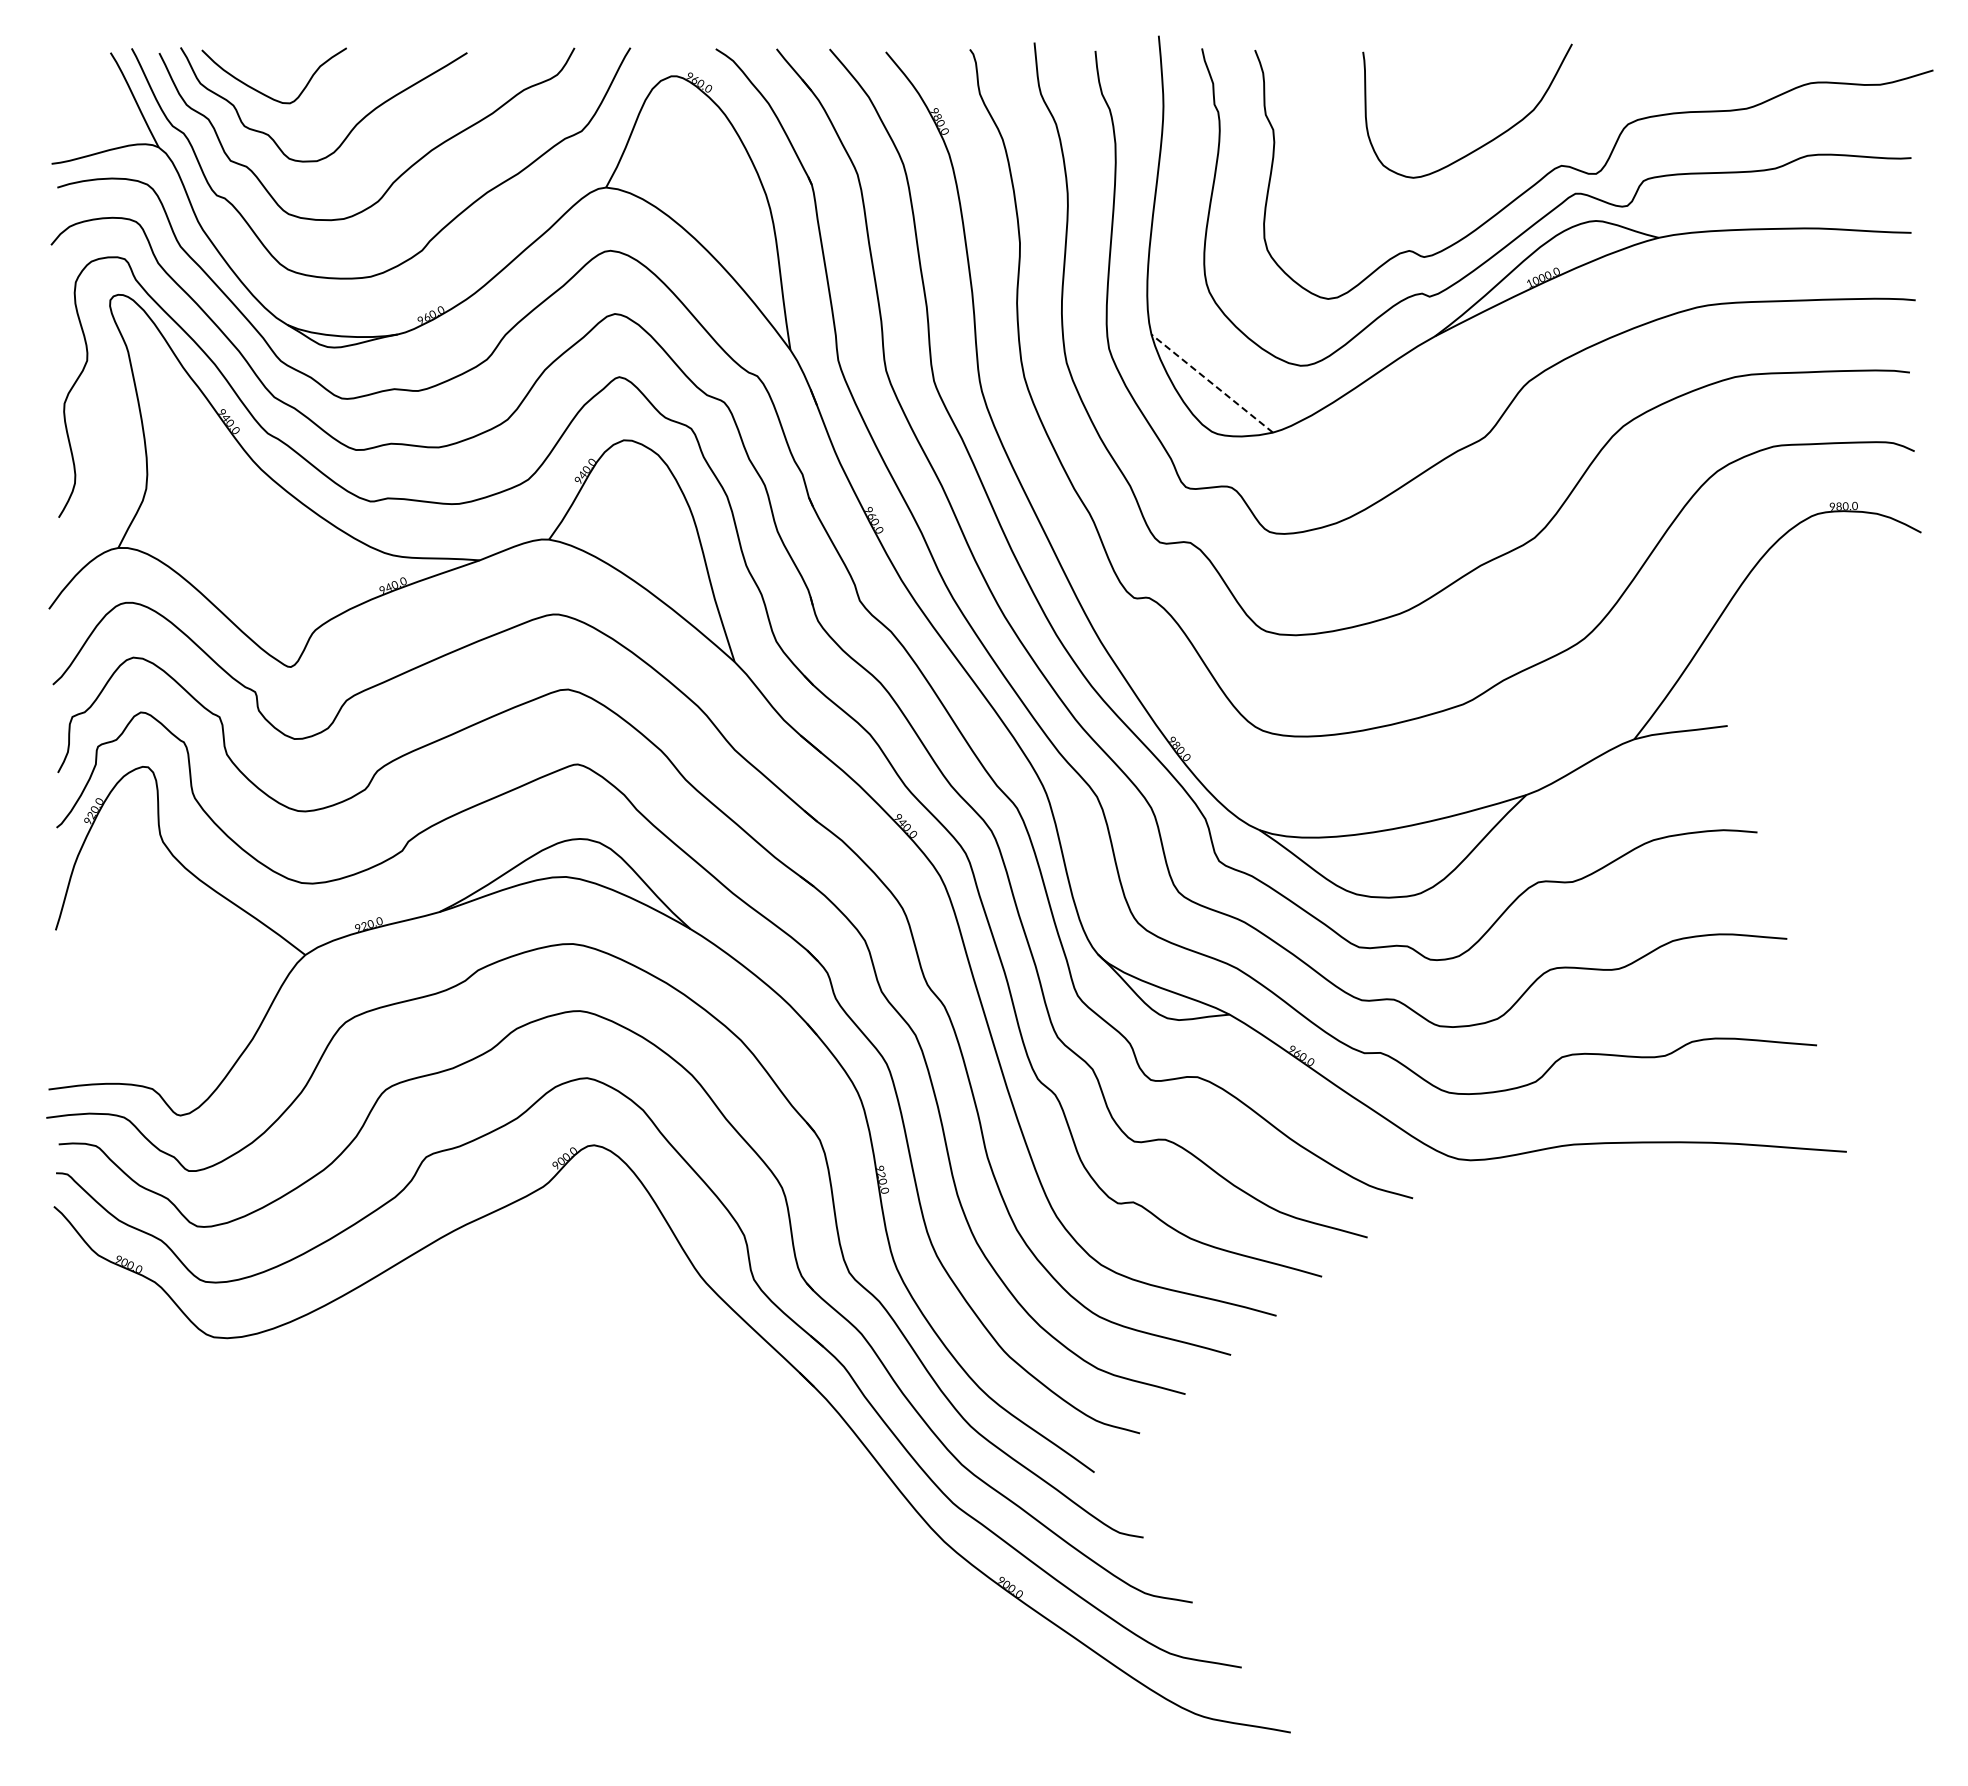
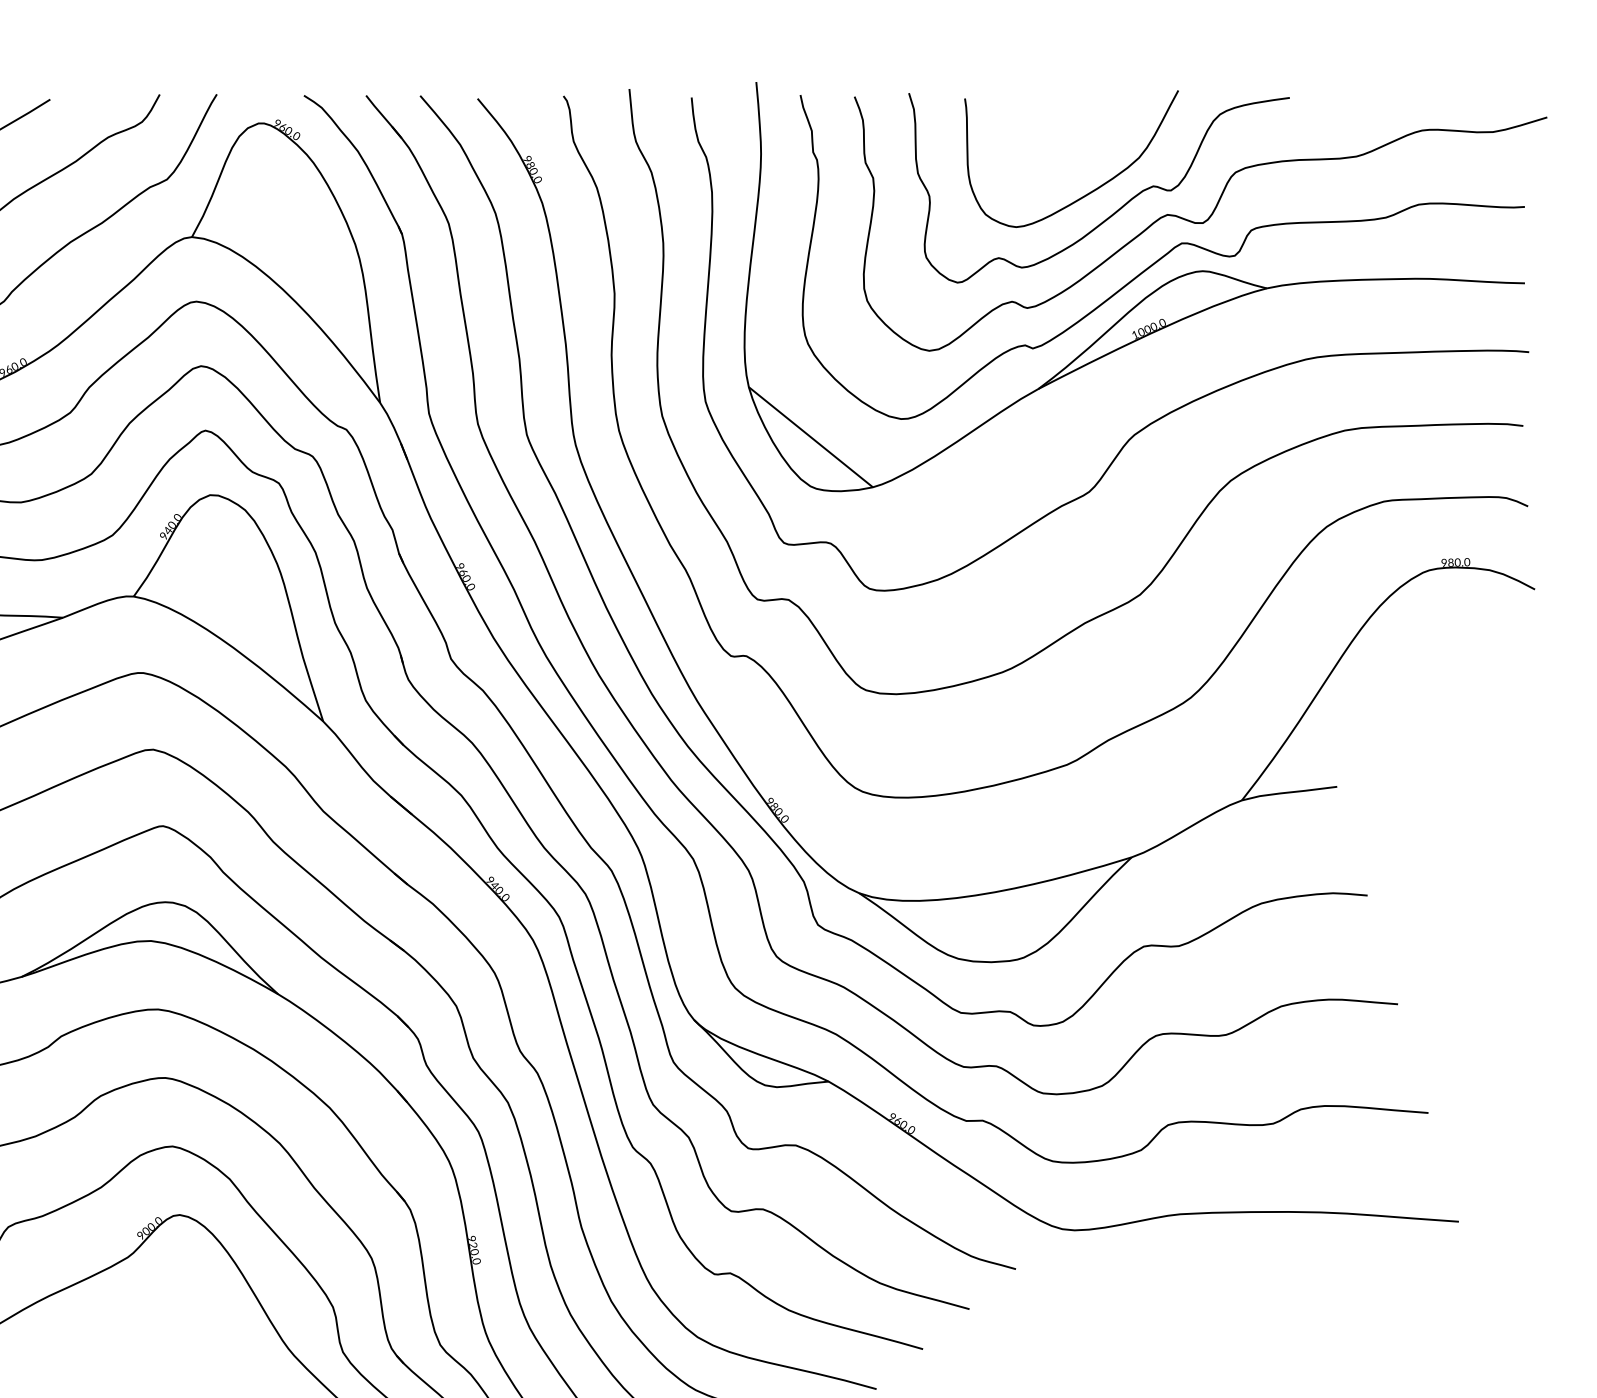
curve: (1512, 160) -> (1117, 209), added
line: (1211, 383) -> (810, 437), dashed -> solid

